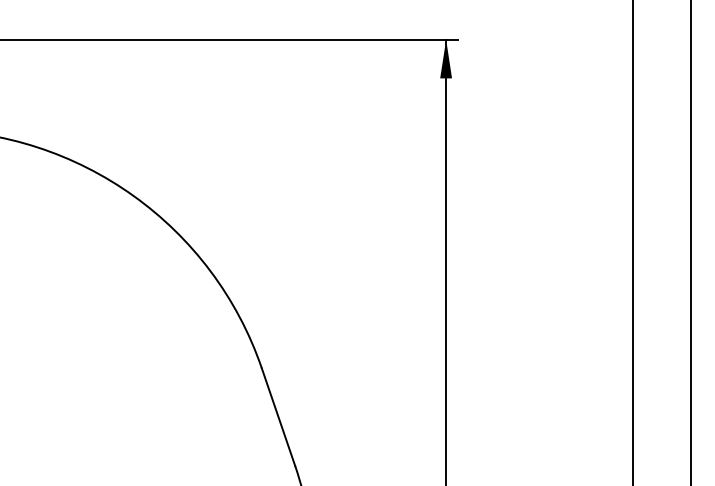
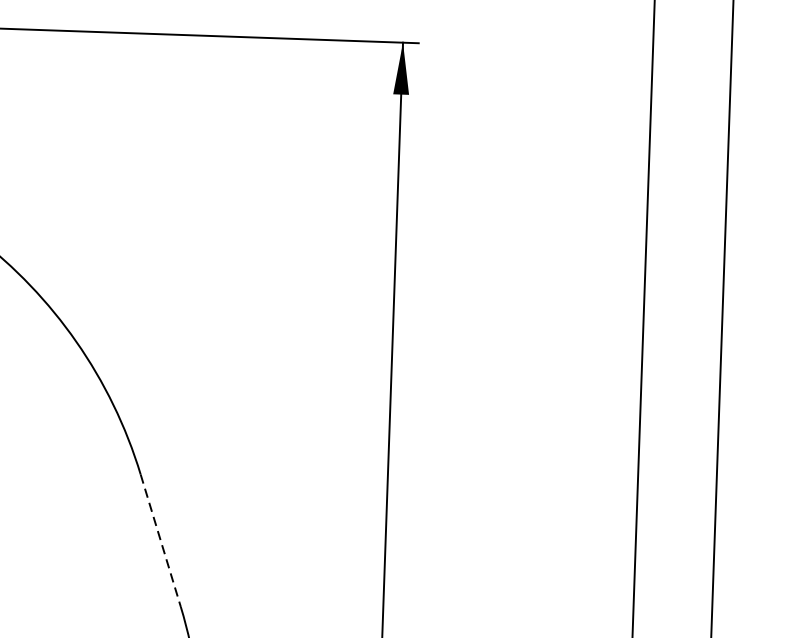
line: (278, 417) -> (160, 541), solid -> dashed

